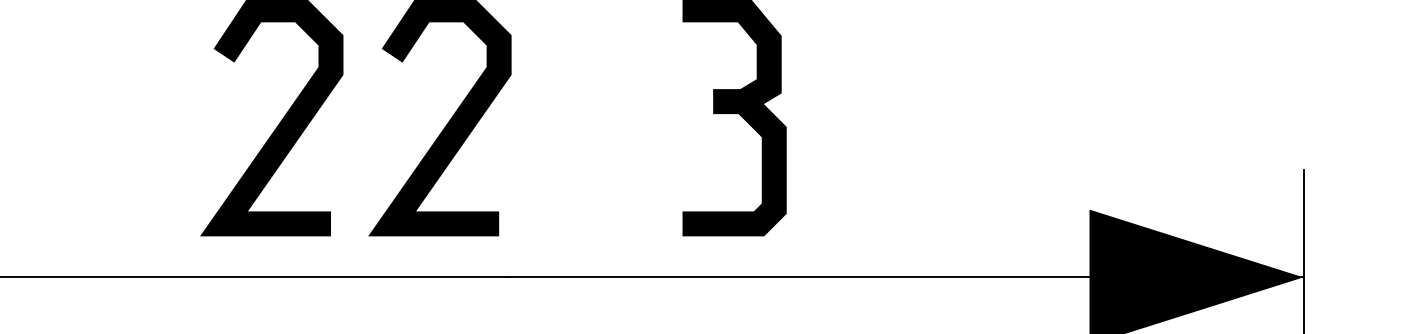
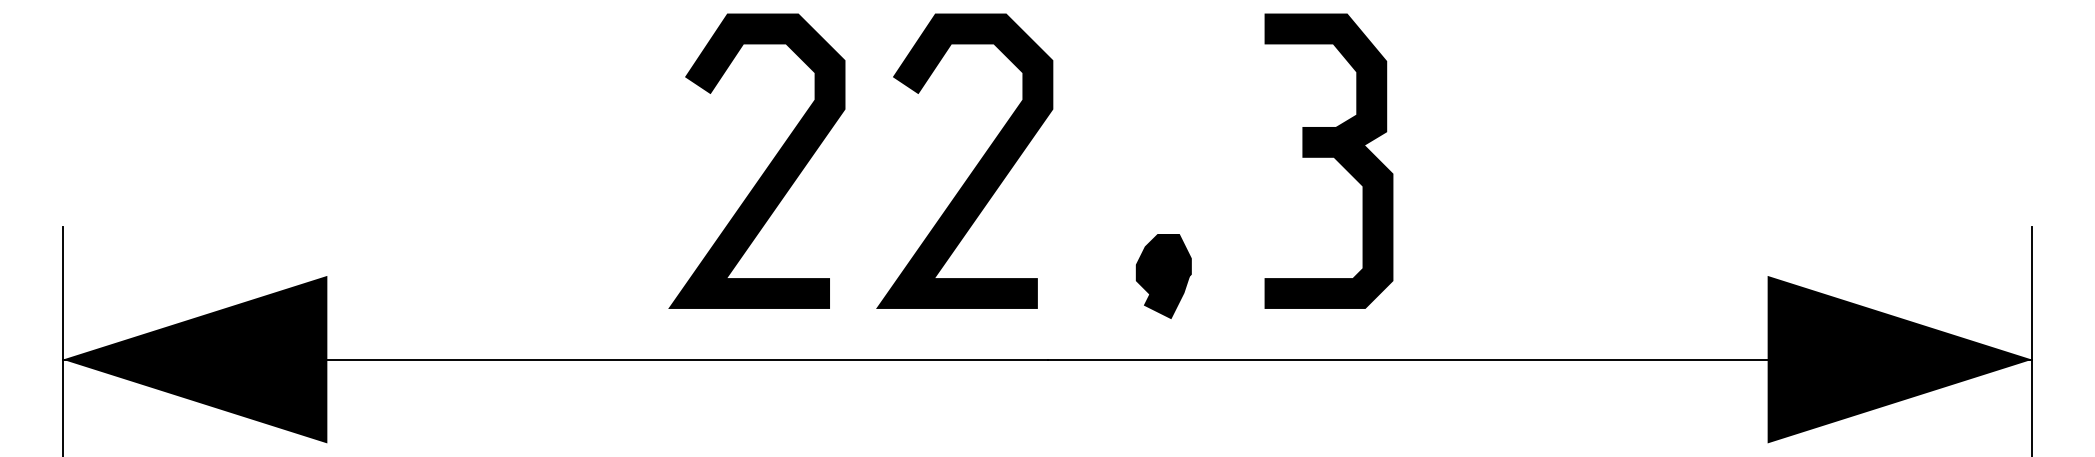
part: (600, 210) -> (1163, 276), added

